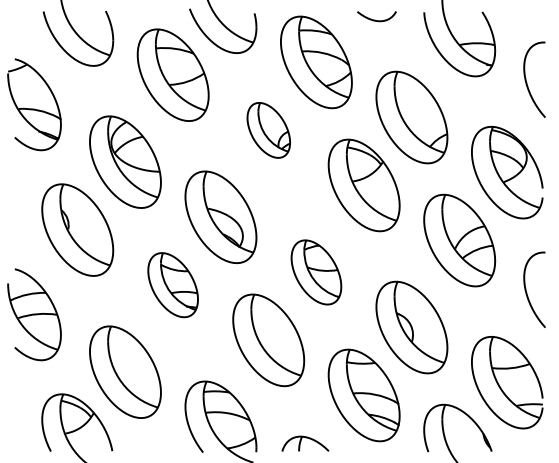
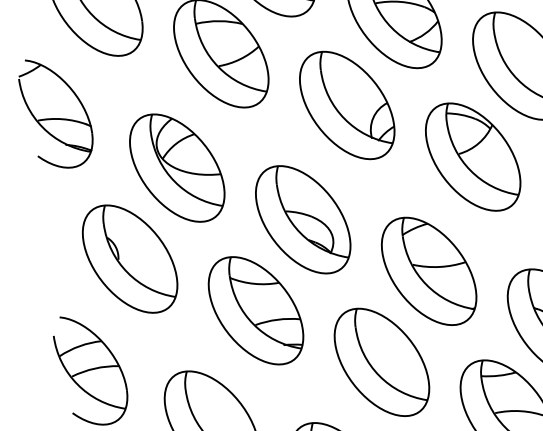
part: (268, 130) -> (347, 105), size x1.67
part: (316, 272) -> (429, 271), size x1.43
part: (172, 284) -> (255, 309), size x1.43

